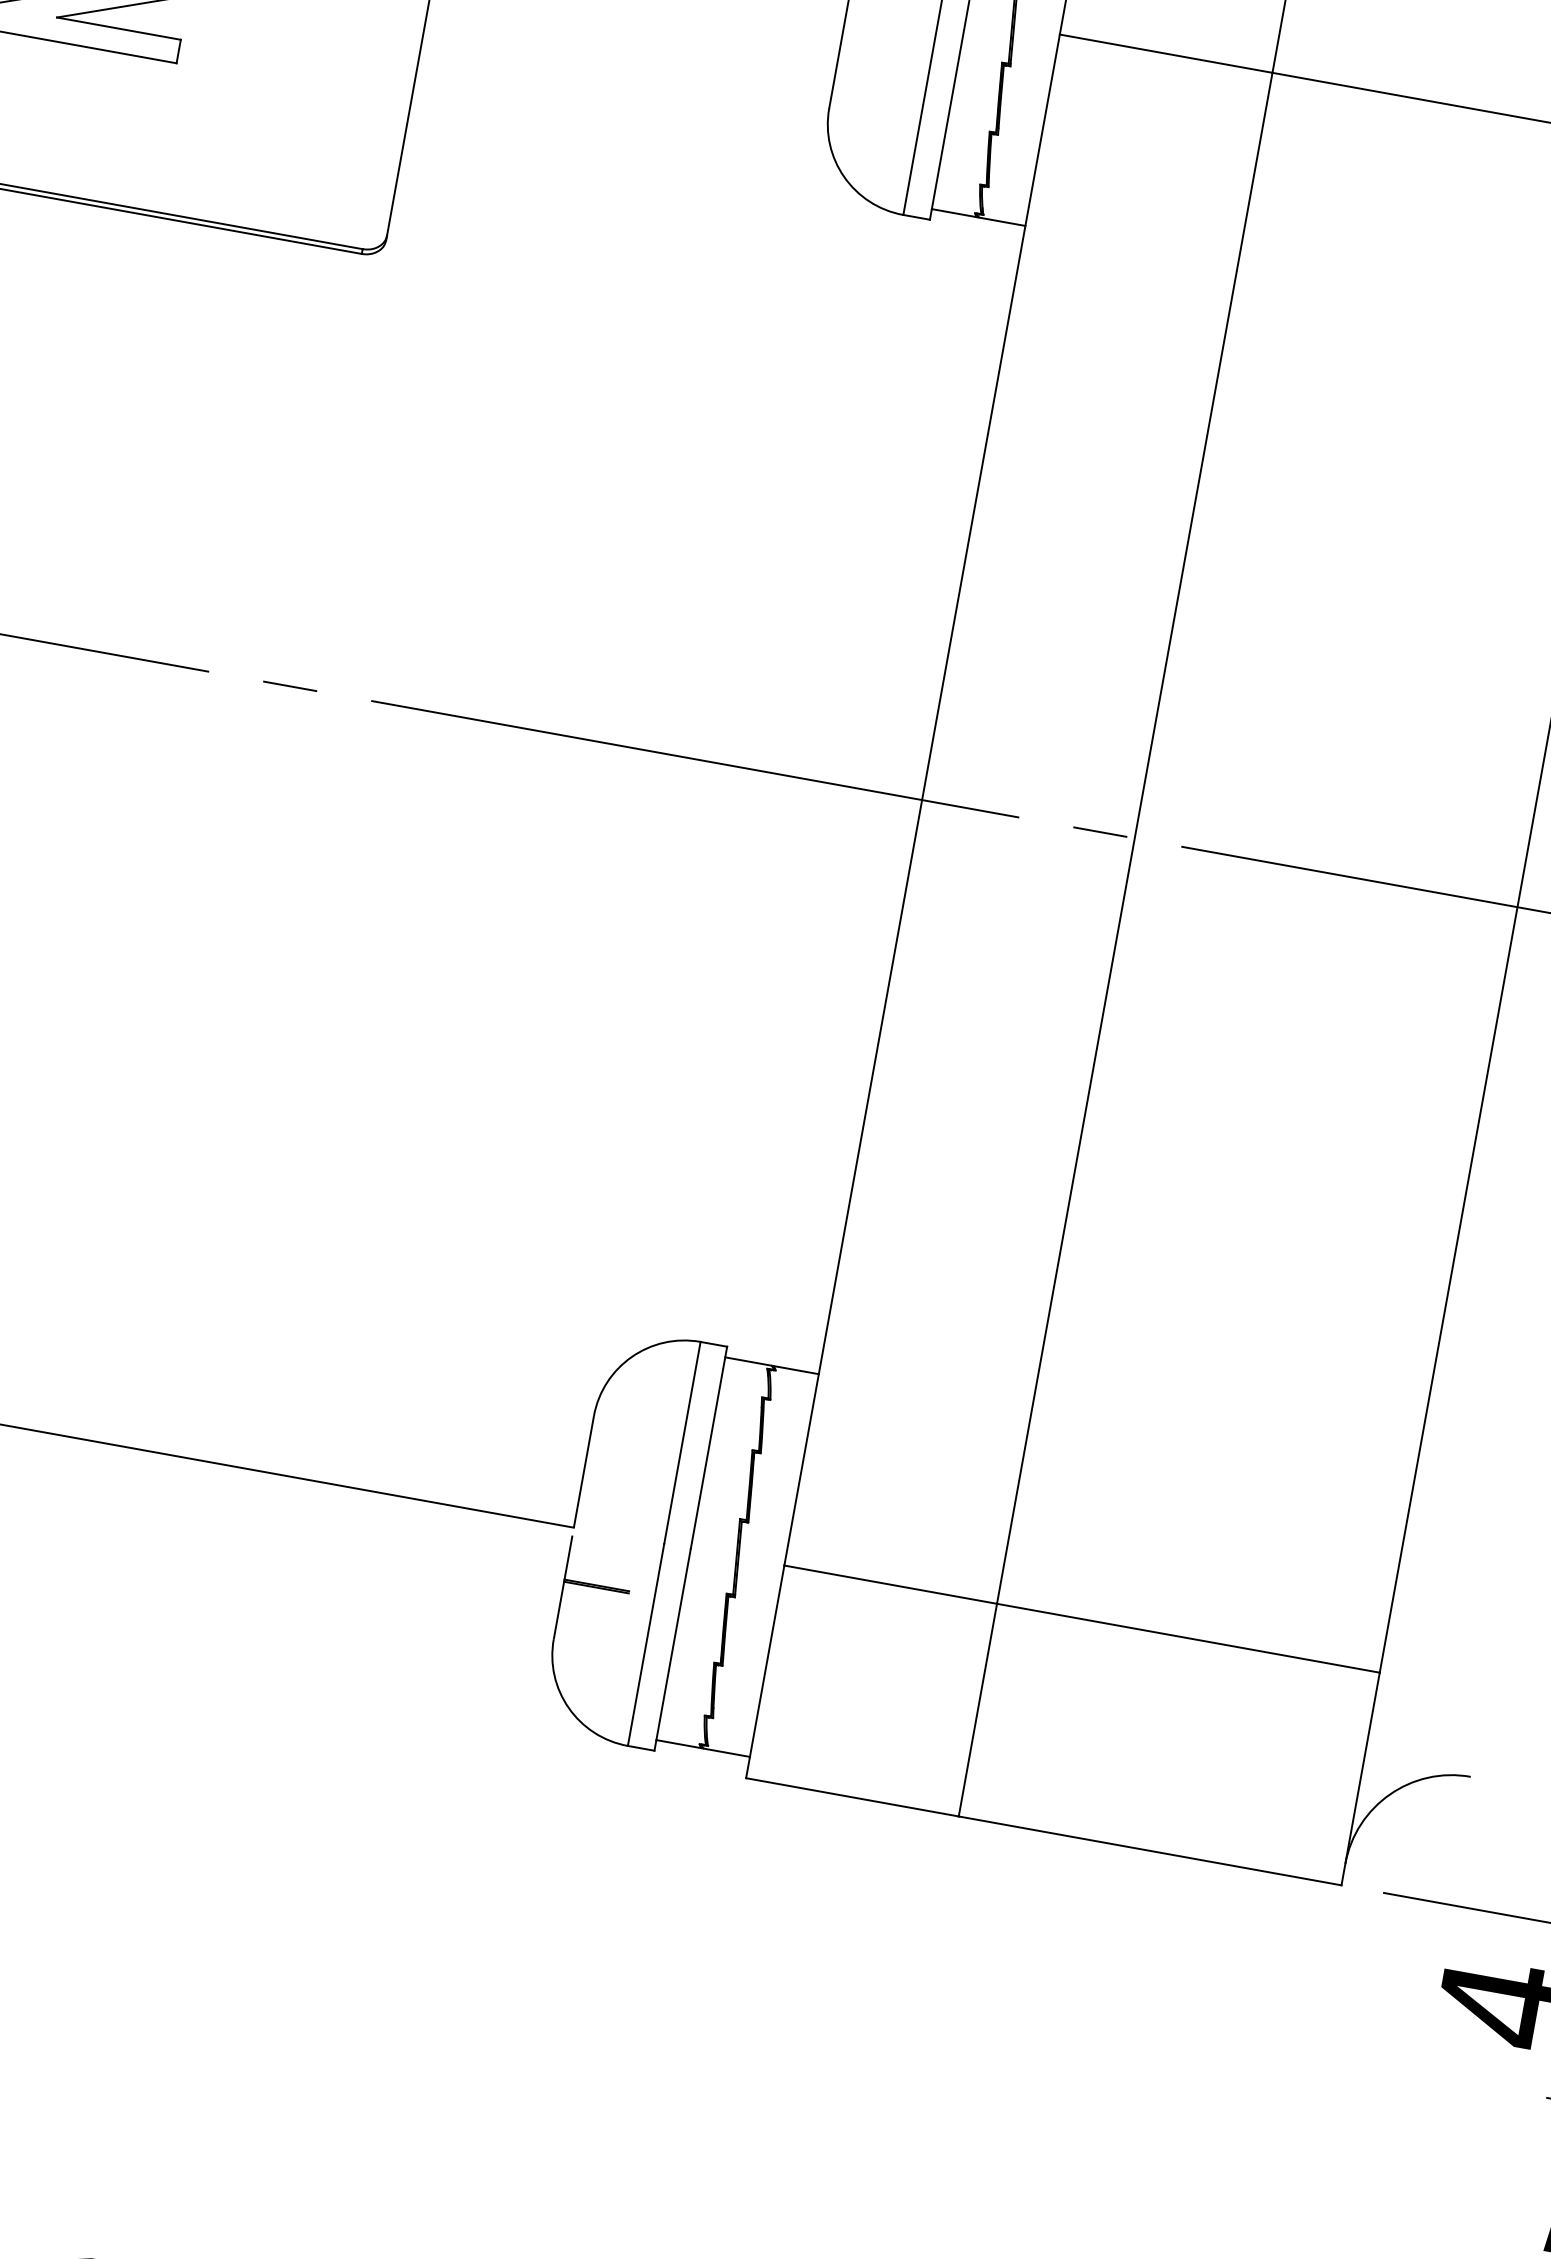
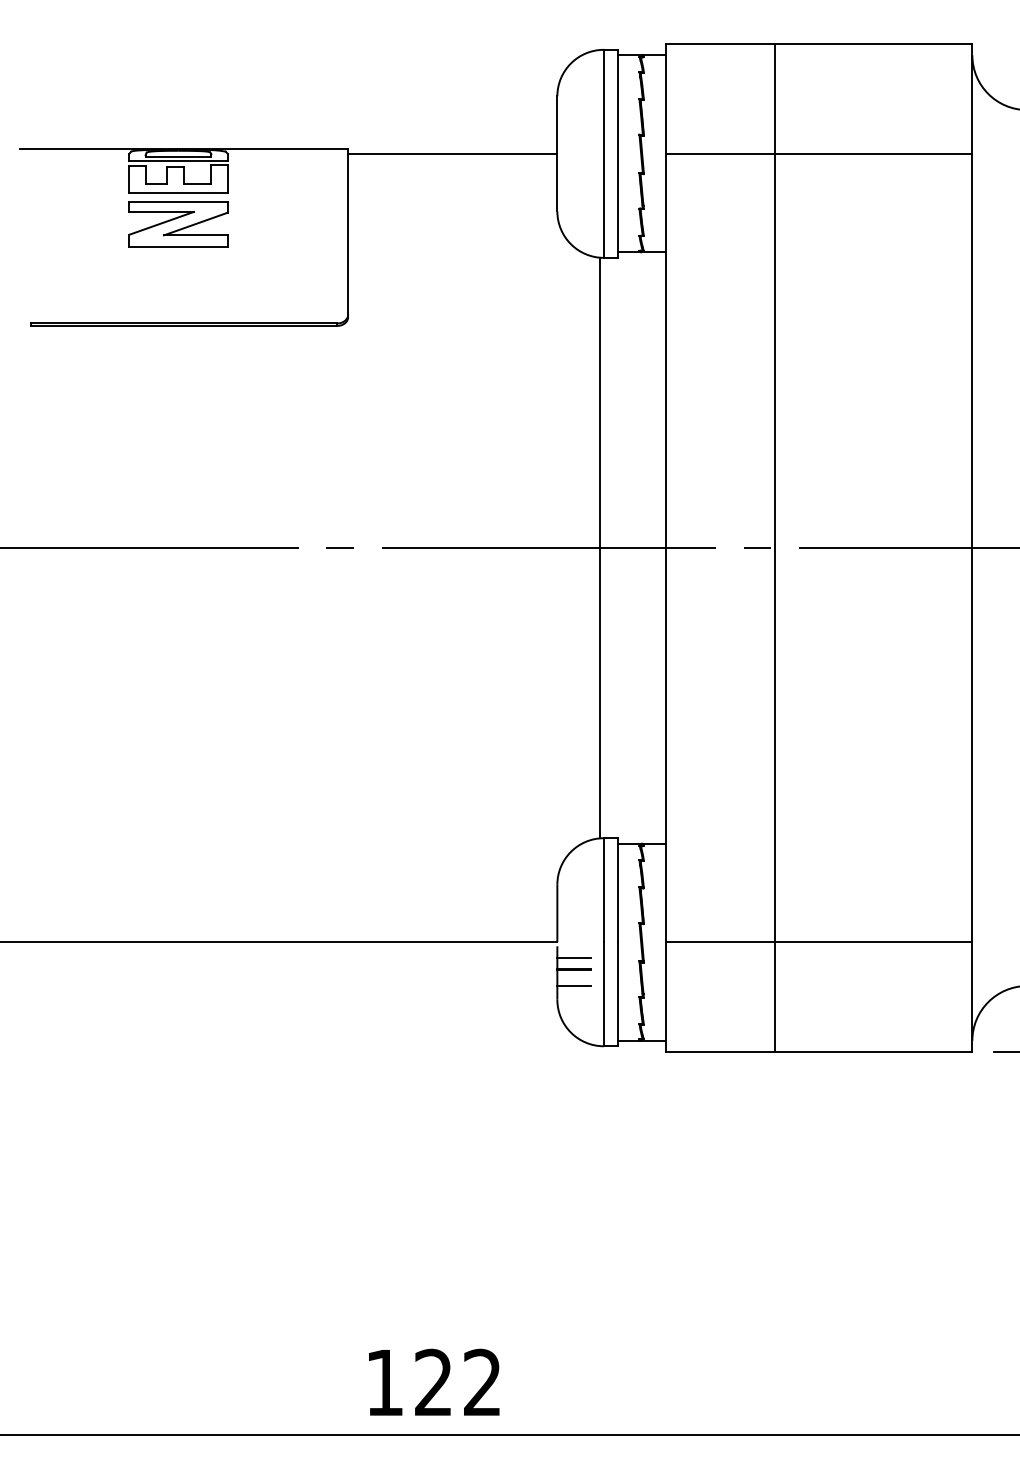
line: (795, 776) -> (600, 547), added
line: (599, 1562) -> (573, 957), added
line: (590, 1617) -> (573, 985), added

